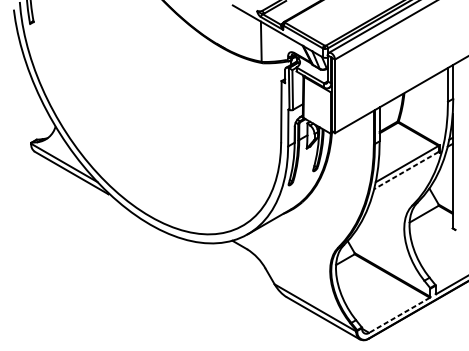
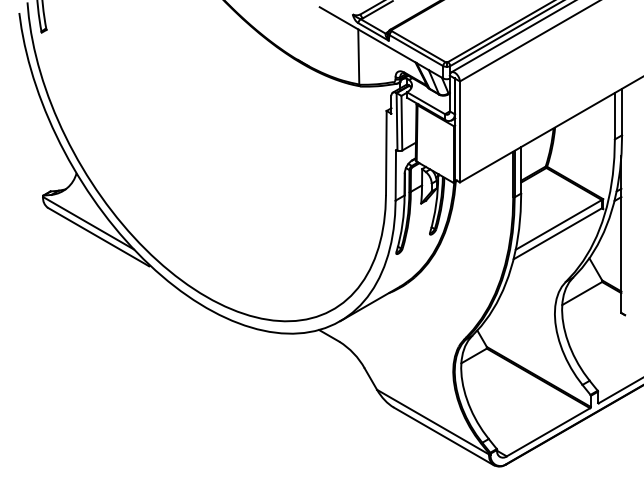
line: (406, 170) -> (557, 233), dashed -> solid
line: (399, 315) -> (548, 432), dashed -> solid

